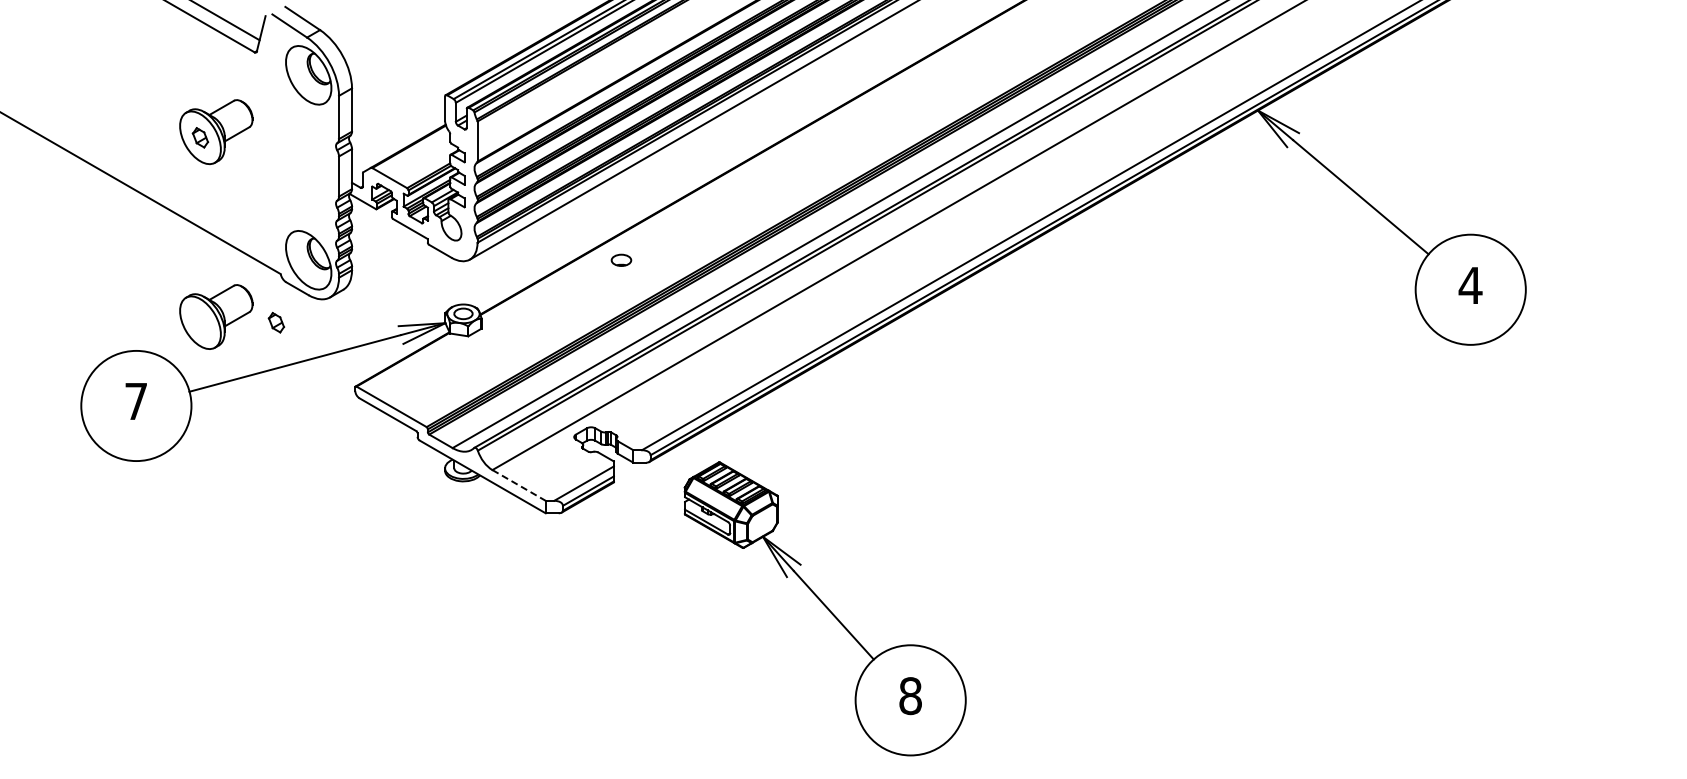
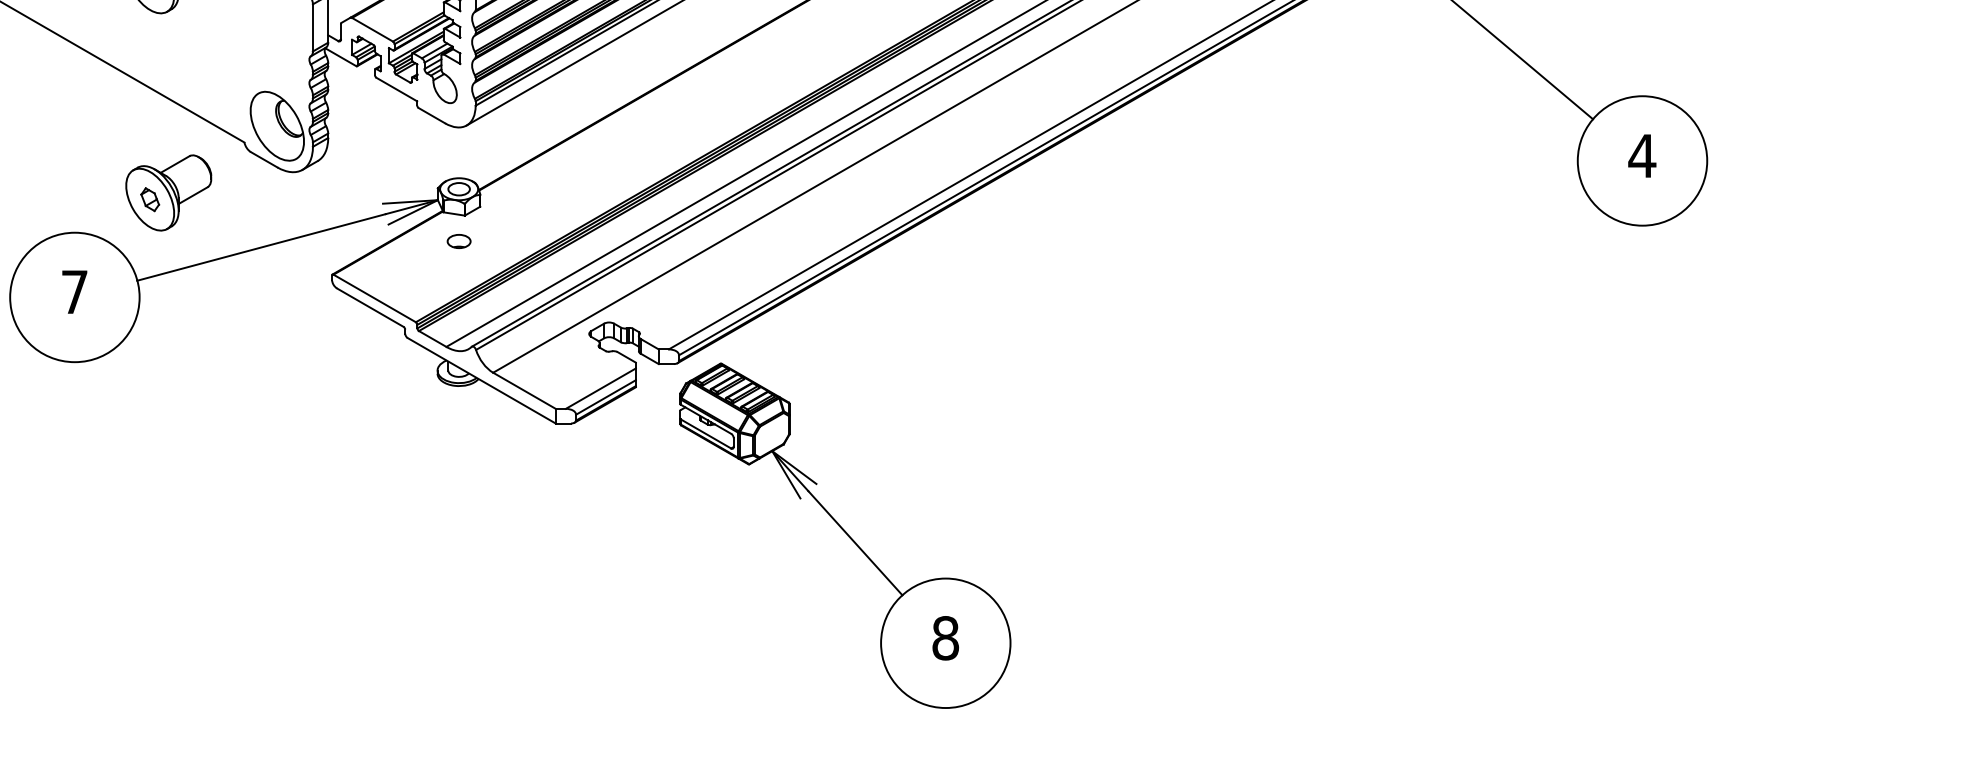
part: (621, 259) -> (459, 240), moved
part: (276, 322) -> (150, 199), moved
line: (519, 485) -> (524, 390), dashed -> solid
part: (824, 608) -> (844, 535), moved

